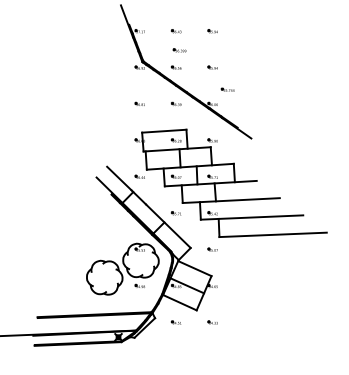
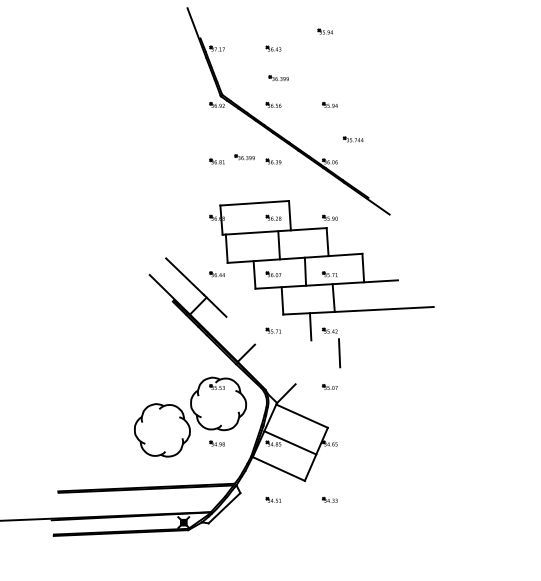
part: (212, 31) -> (324, 31), moved
part: (157, 101) -> (244, 157), added
line: (251, 217) -> (389, 336), removed
line: (168, 226) -> (261, 350), removed
line: (272, 234) -> (422, 363), removed

